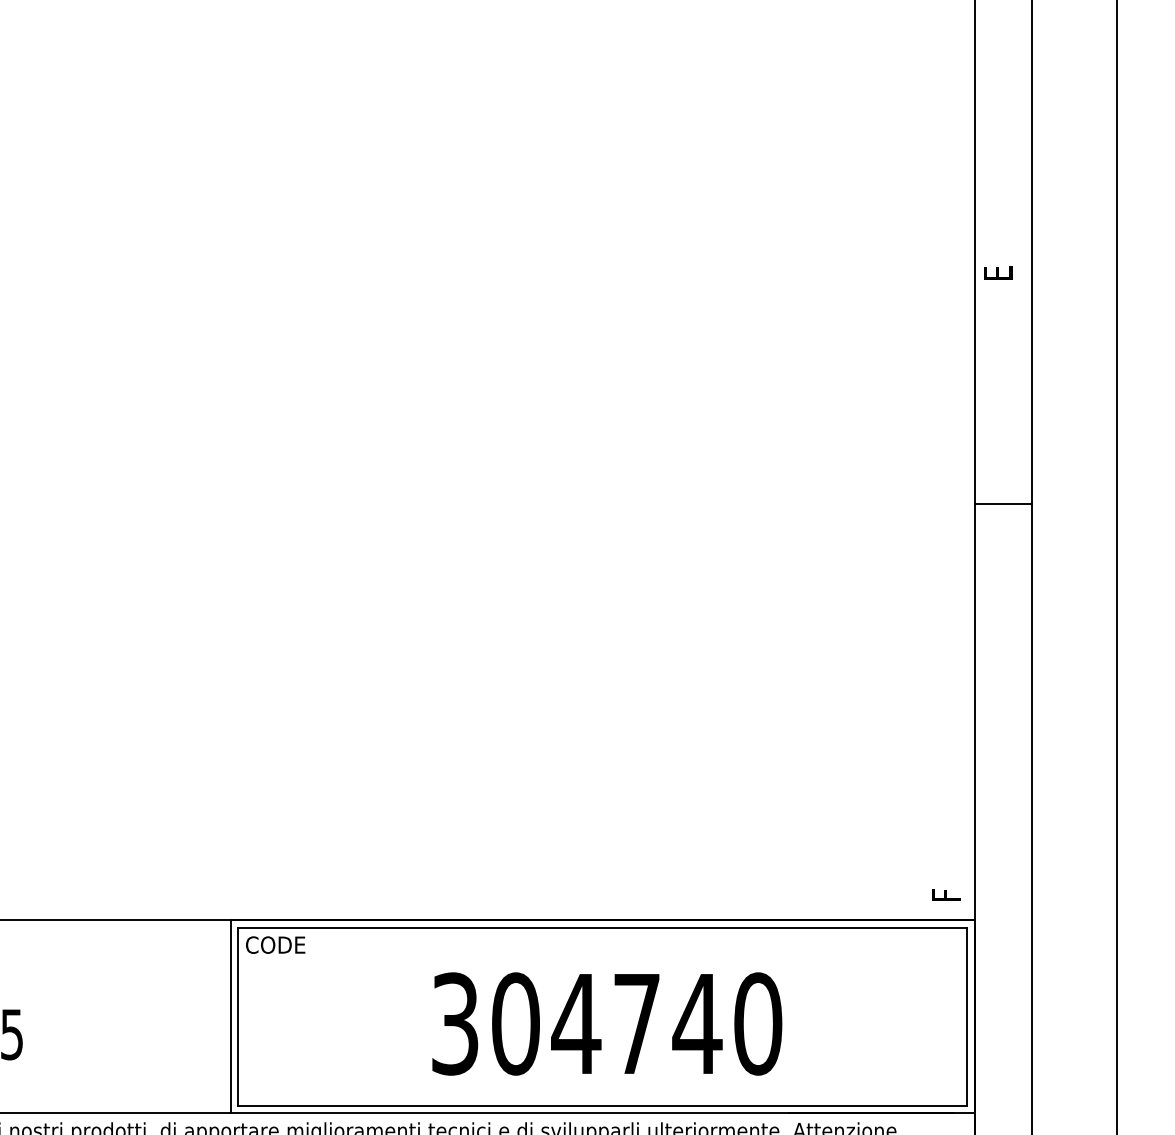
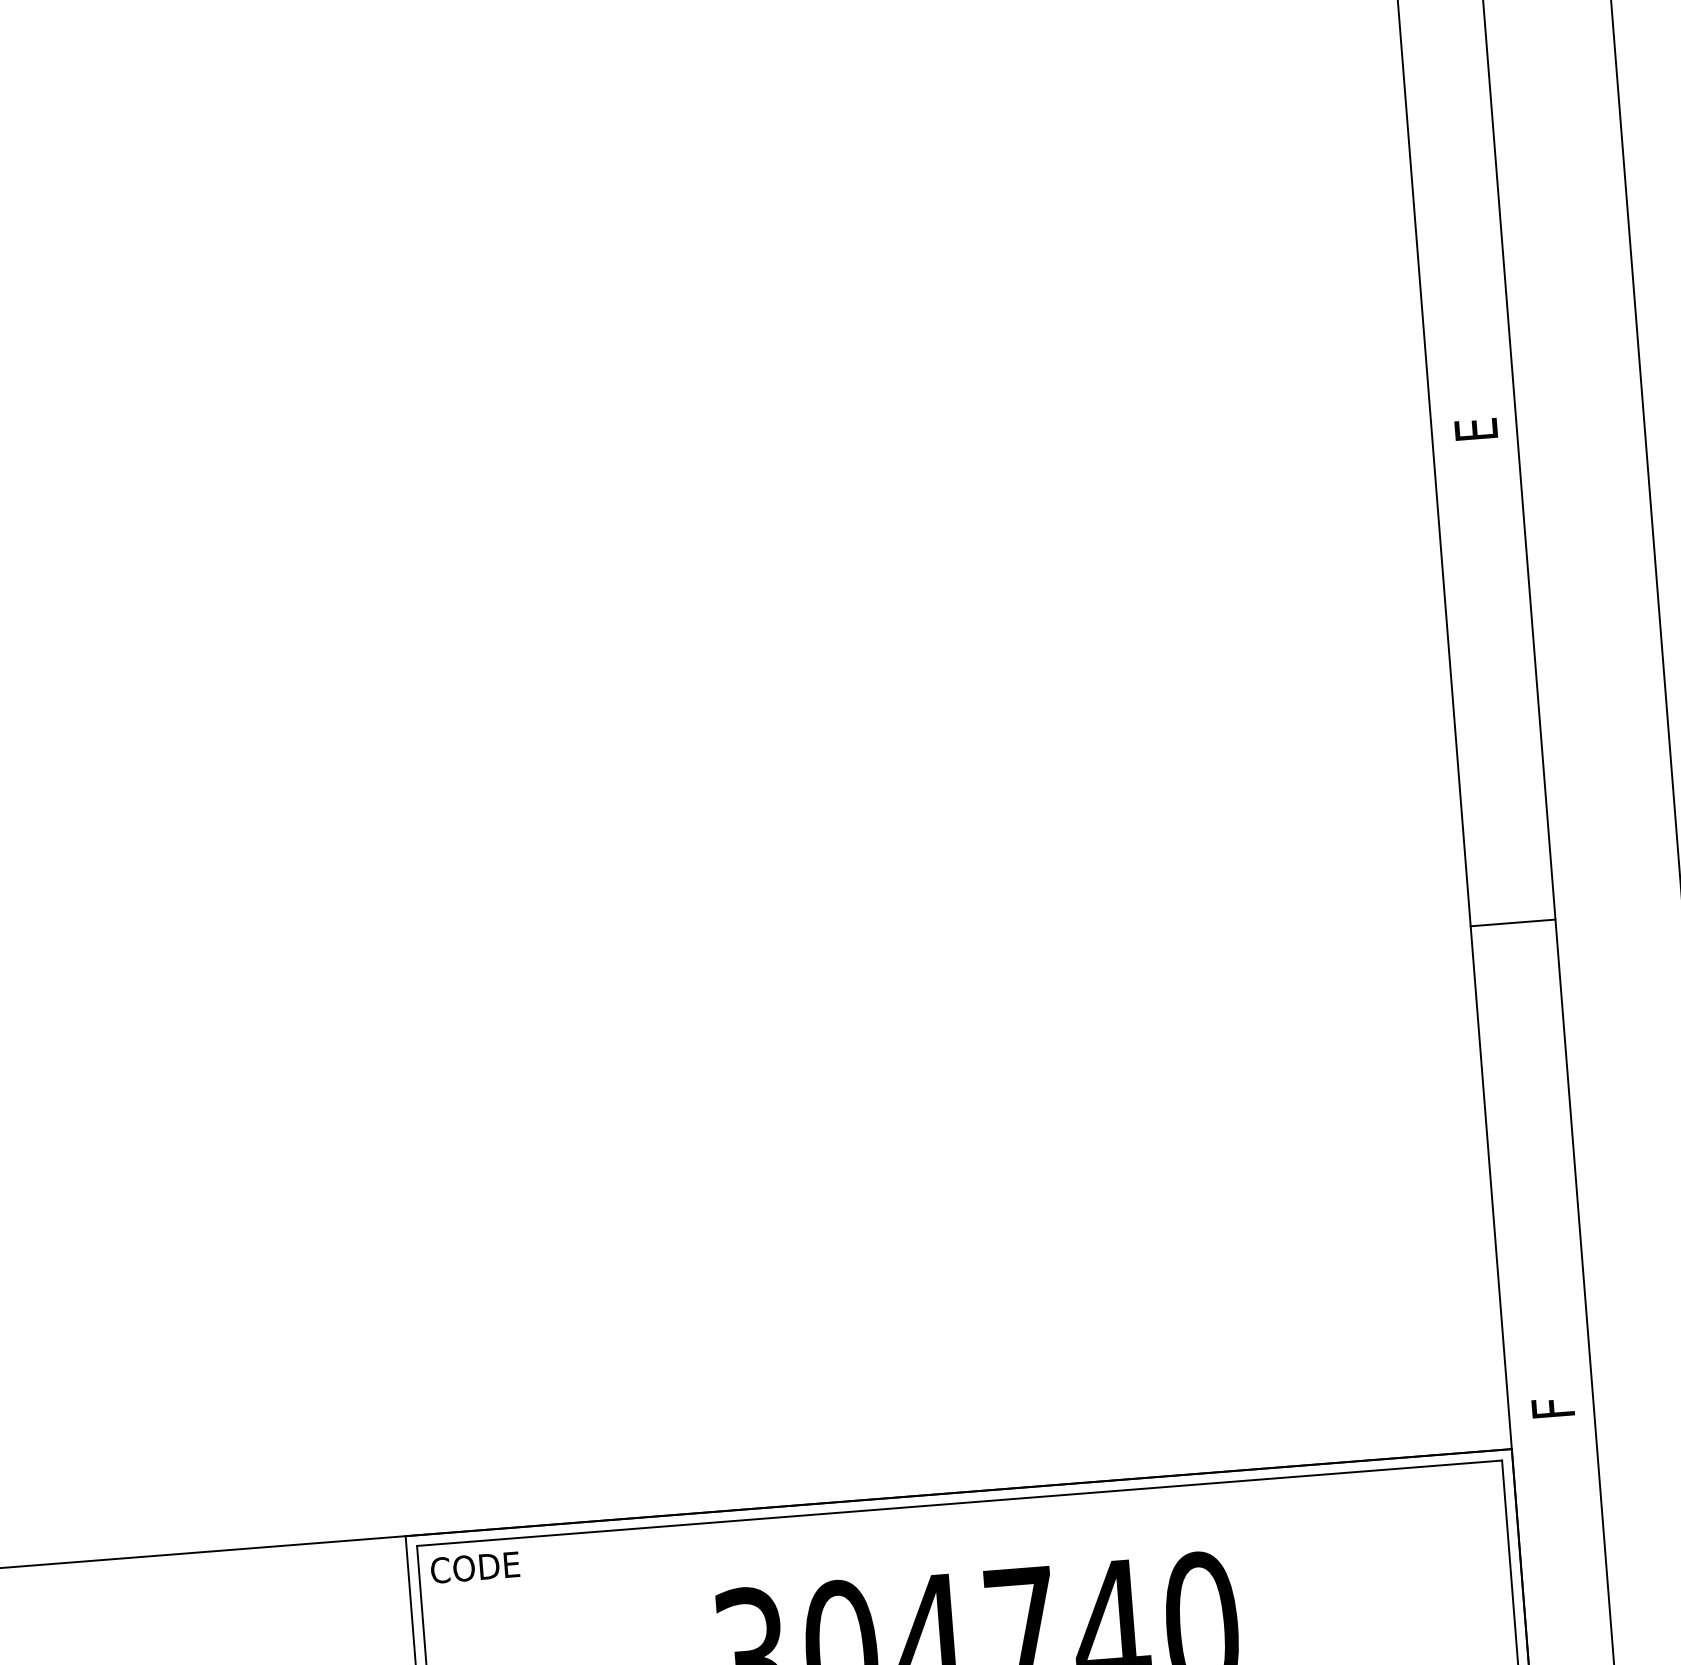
text: (998, 272) -> (1476, 428), moved
line: (1002, 503) -> (1512, 922), moved
text: (946, 894) -> (1553, 1407), moved

